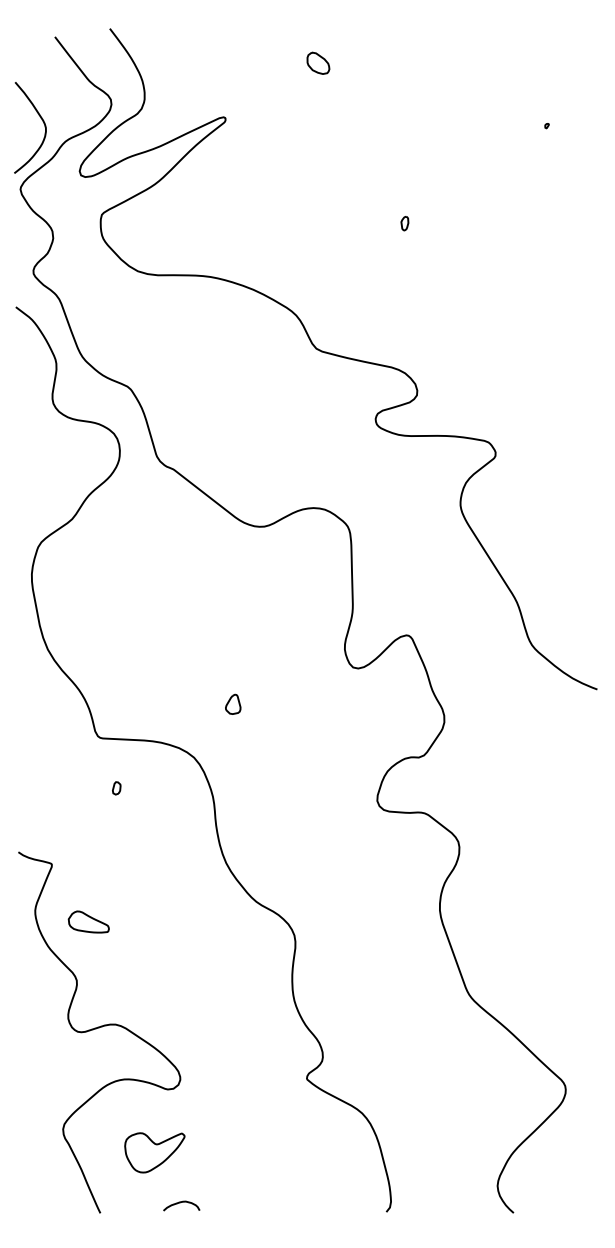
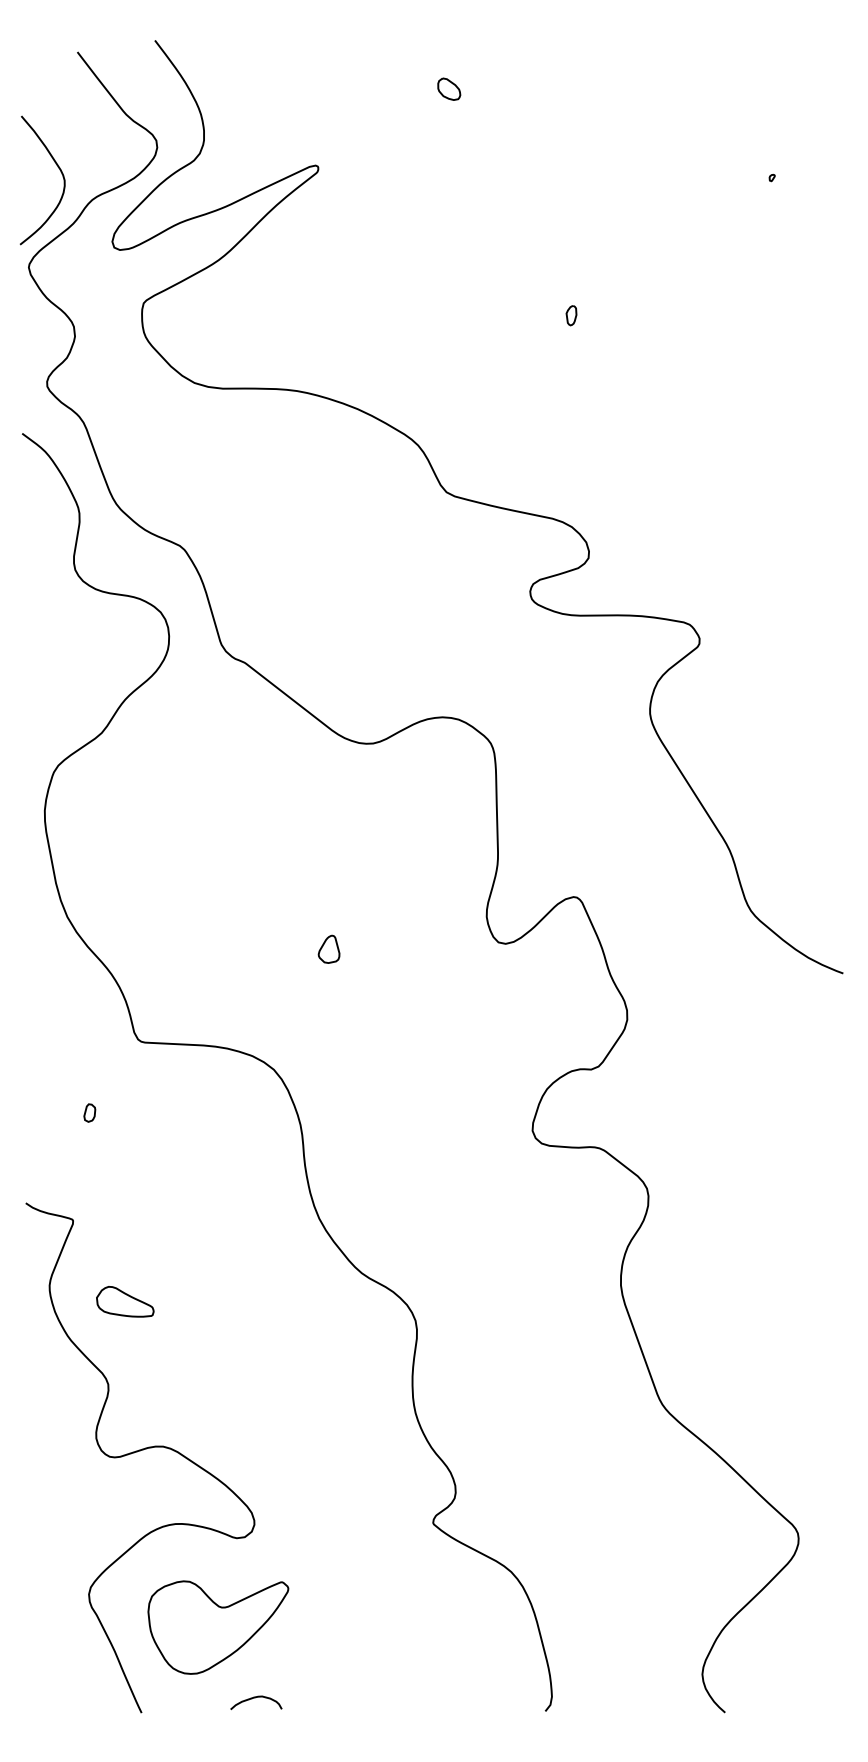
part: (317, 62) -> (448, 88), size x0.71
part: (233, 703) -> (329, 948), moved
part: (116, 788) -> (89, 1113), moved
part: (154, 1152) -> (217, 1627), size x1.67

